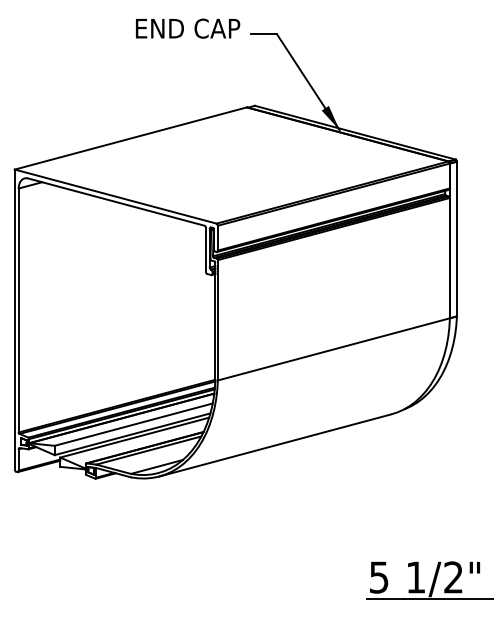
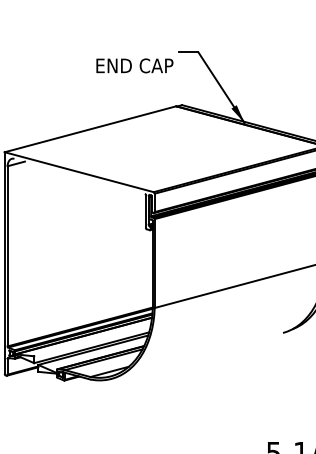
text: (188, 28) -> (135, 65), moved
line: (115, 201) -> (79, 175), removed
line: (133, 424) -> (92, 340), removed
line: (275, 445) -> (197, 356), removed

